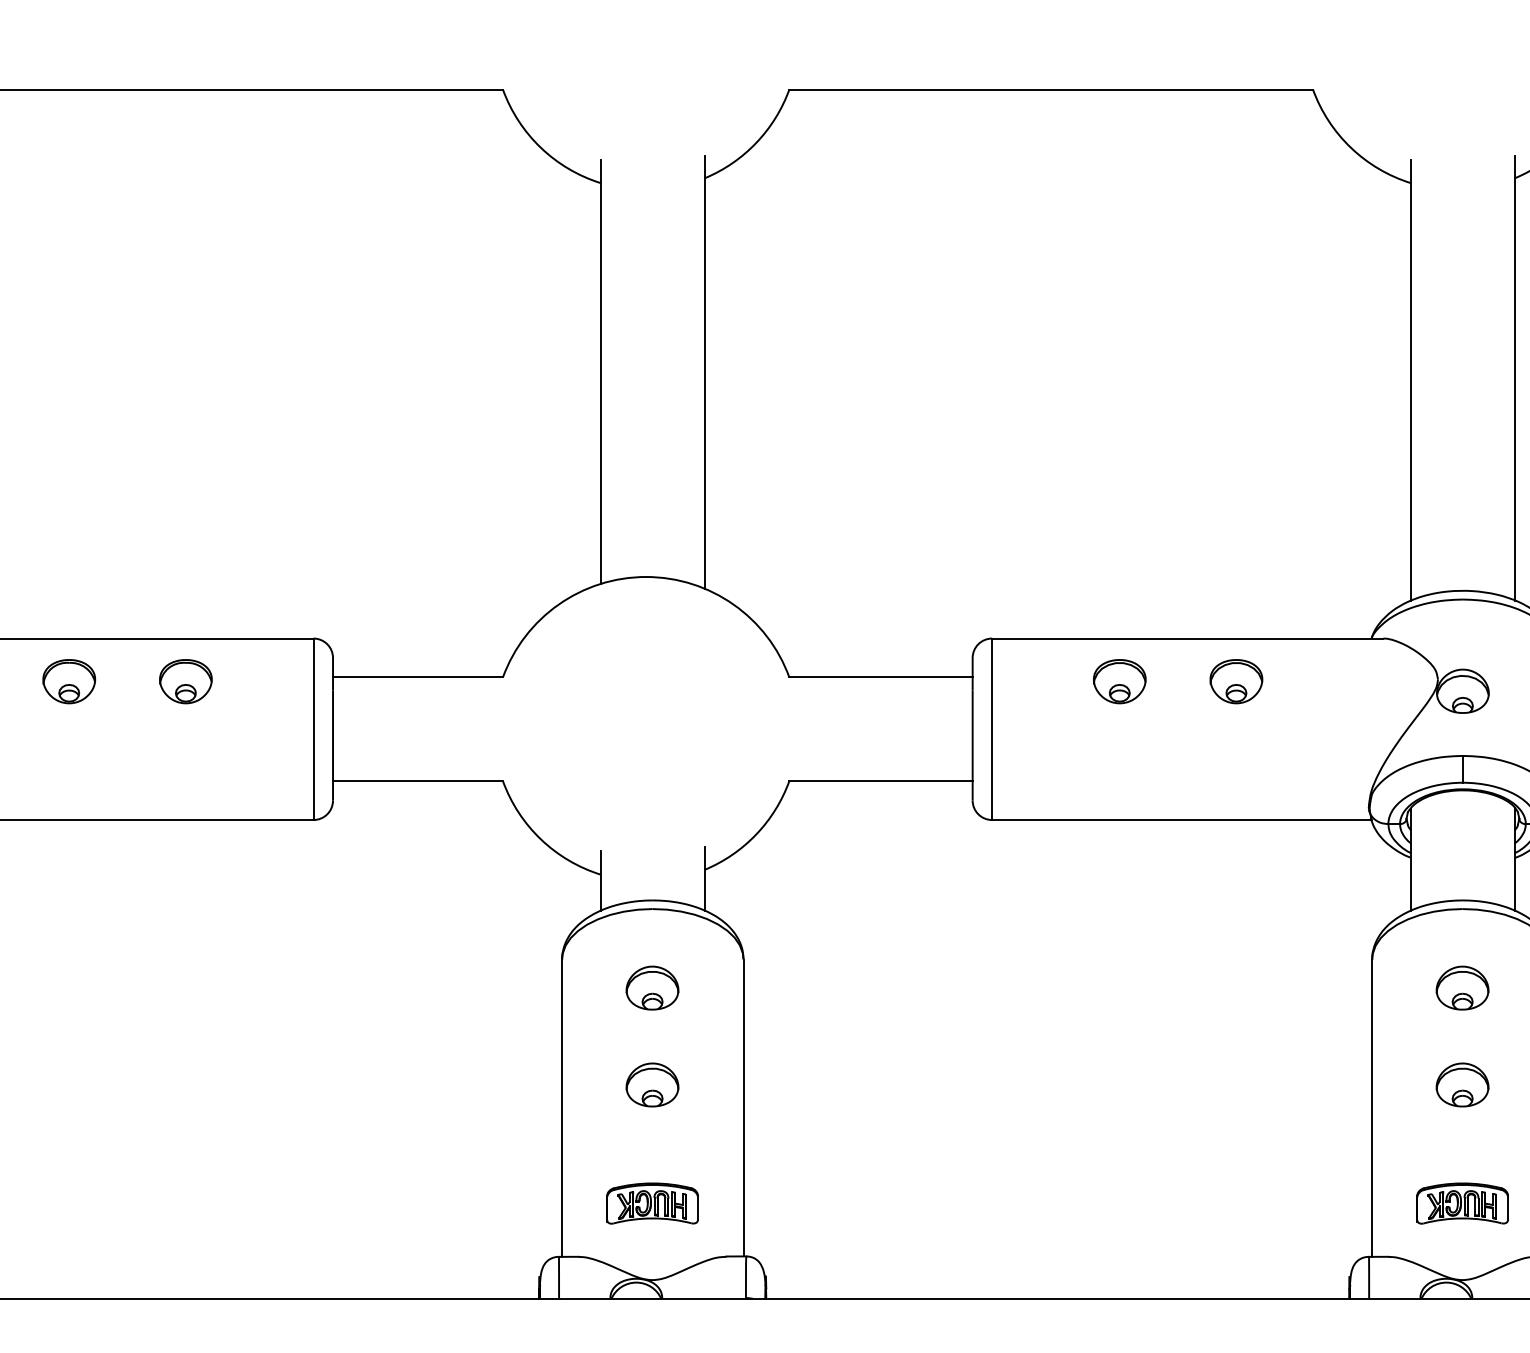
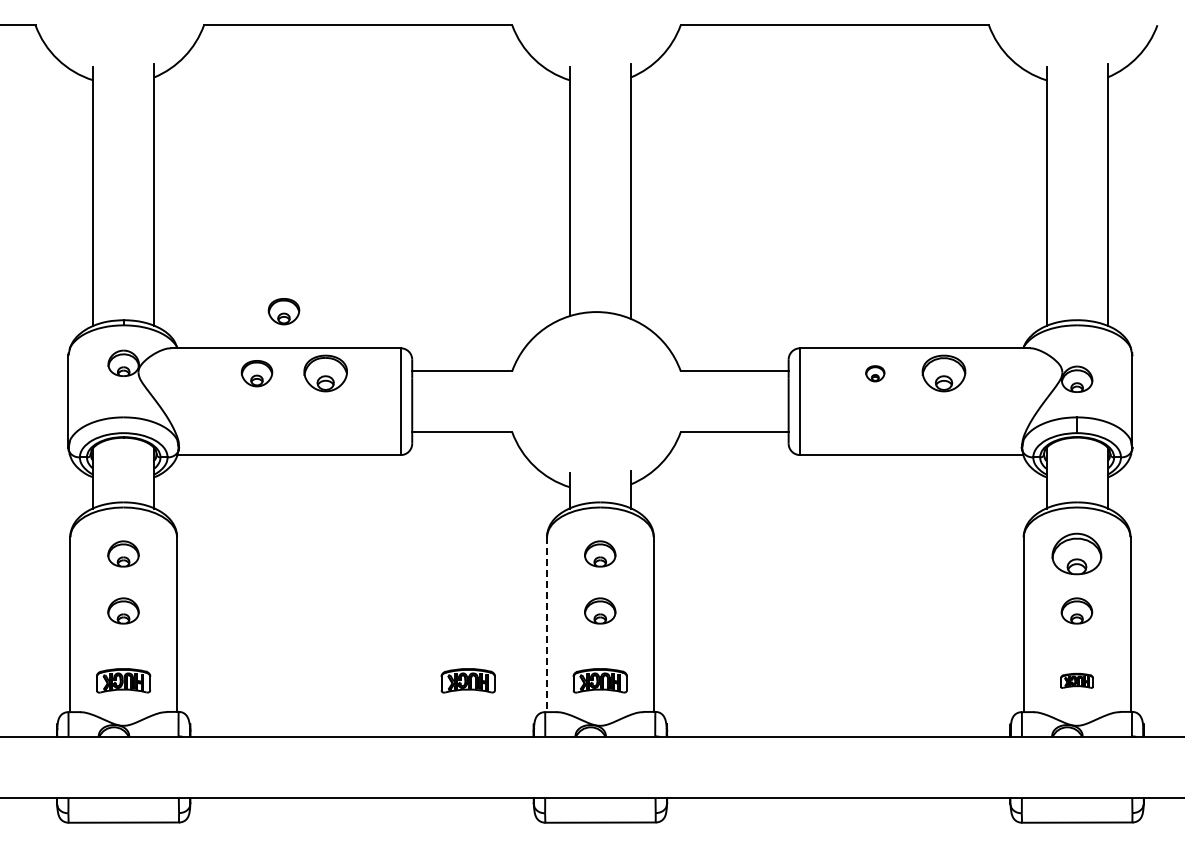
part: (114, 576) -> (283, 311), added
part: (185, 681) -> (325, 373), size x1.4
part: (1120, 681) -> (875, 373), size x0.6
part: (1235, 681) -> (943, 373), size x1.4
part: (1461, 987) -> (1076, 553), size x1.6
line: (562, 1109) -> (547, 625), solid -> dashed
part: (426, 1203) -> (467, 680), added
part: (1461, 1203) -> (1076, 680), size x0.6

